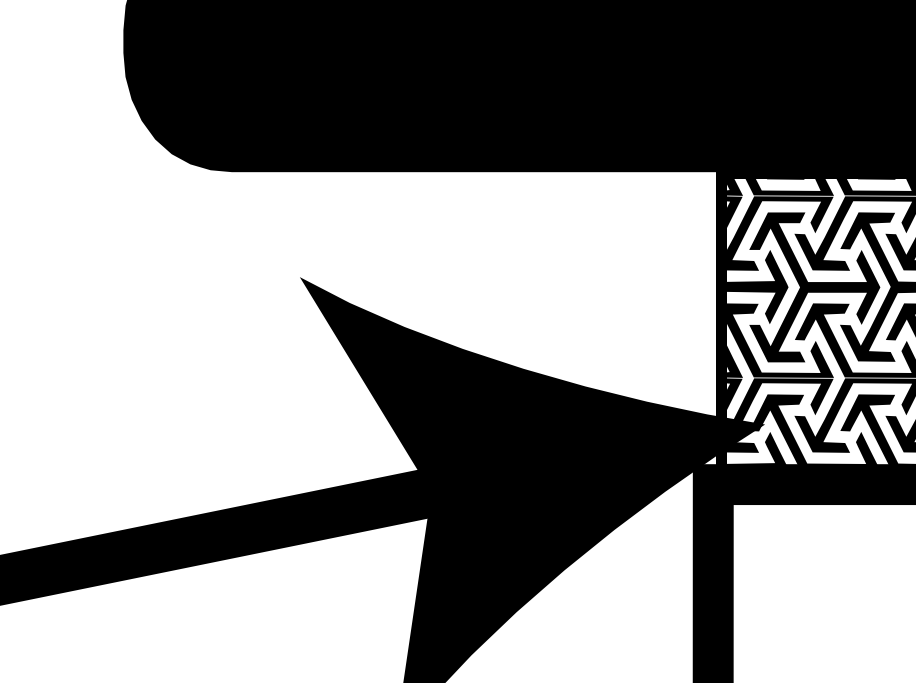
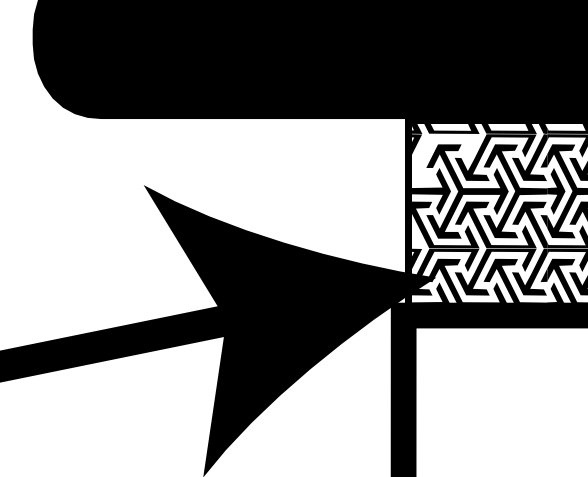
fill: (776, 233) -> (443, 157), removed
fill: (732, 358) -> (415, 236), removed

